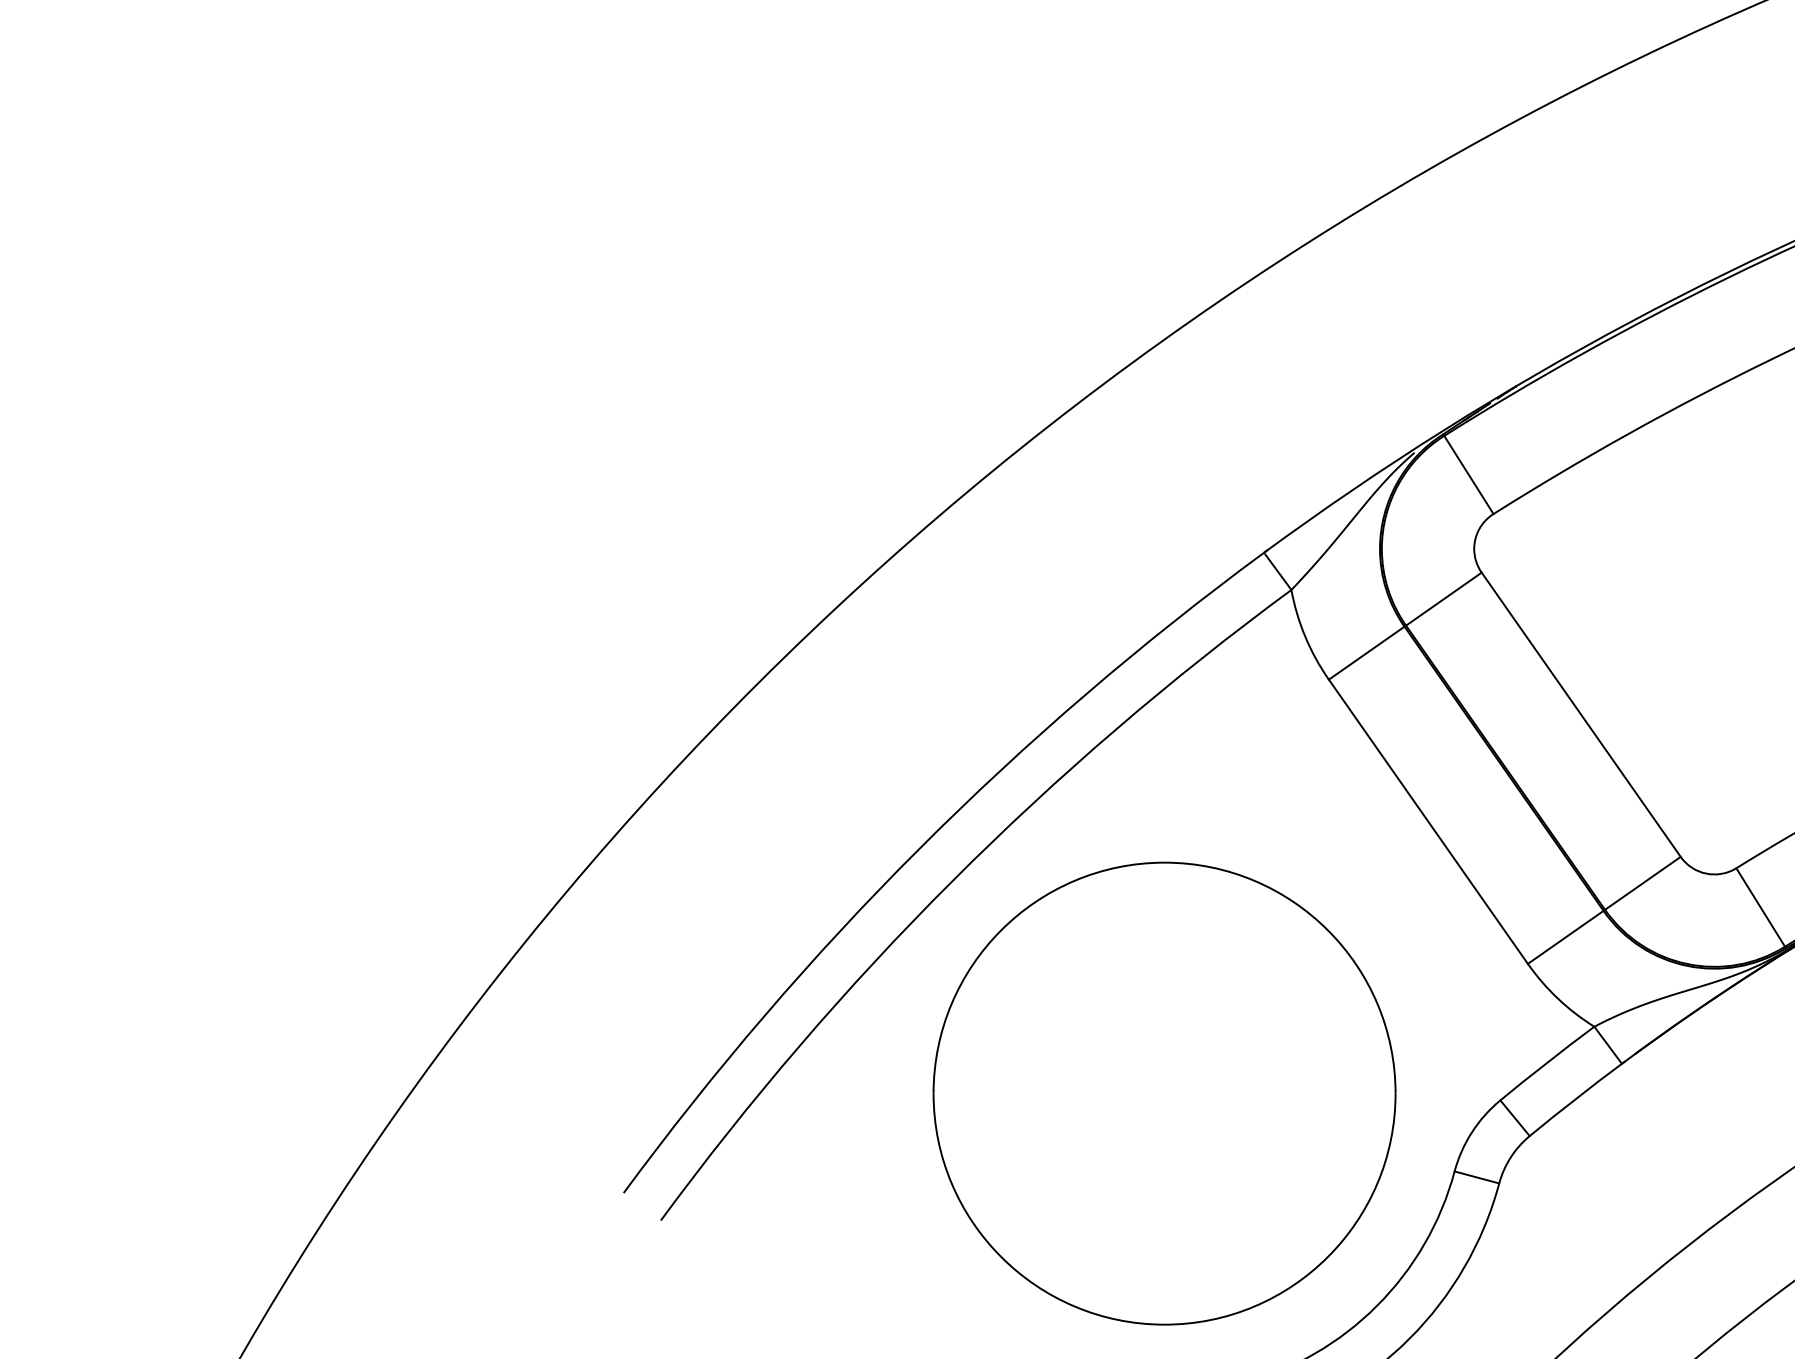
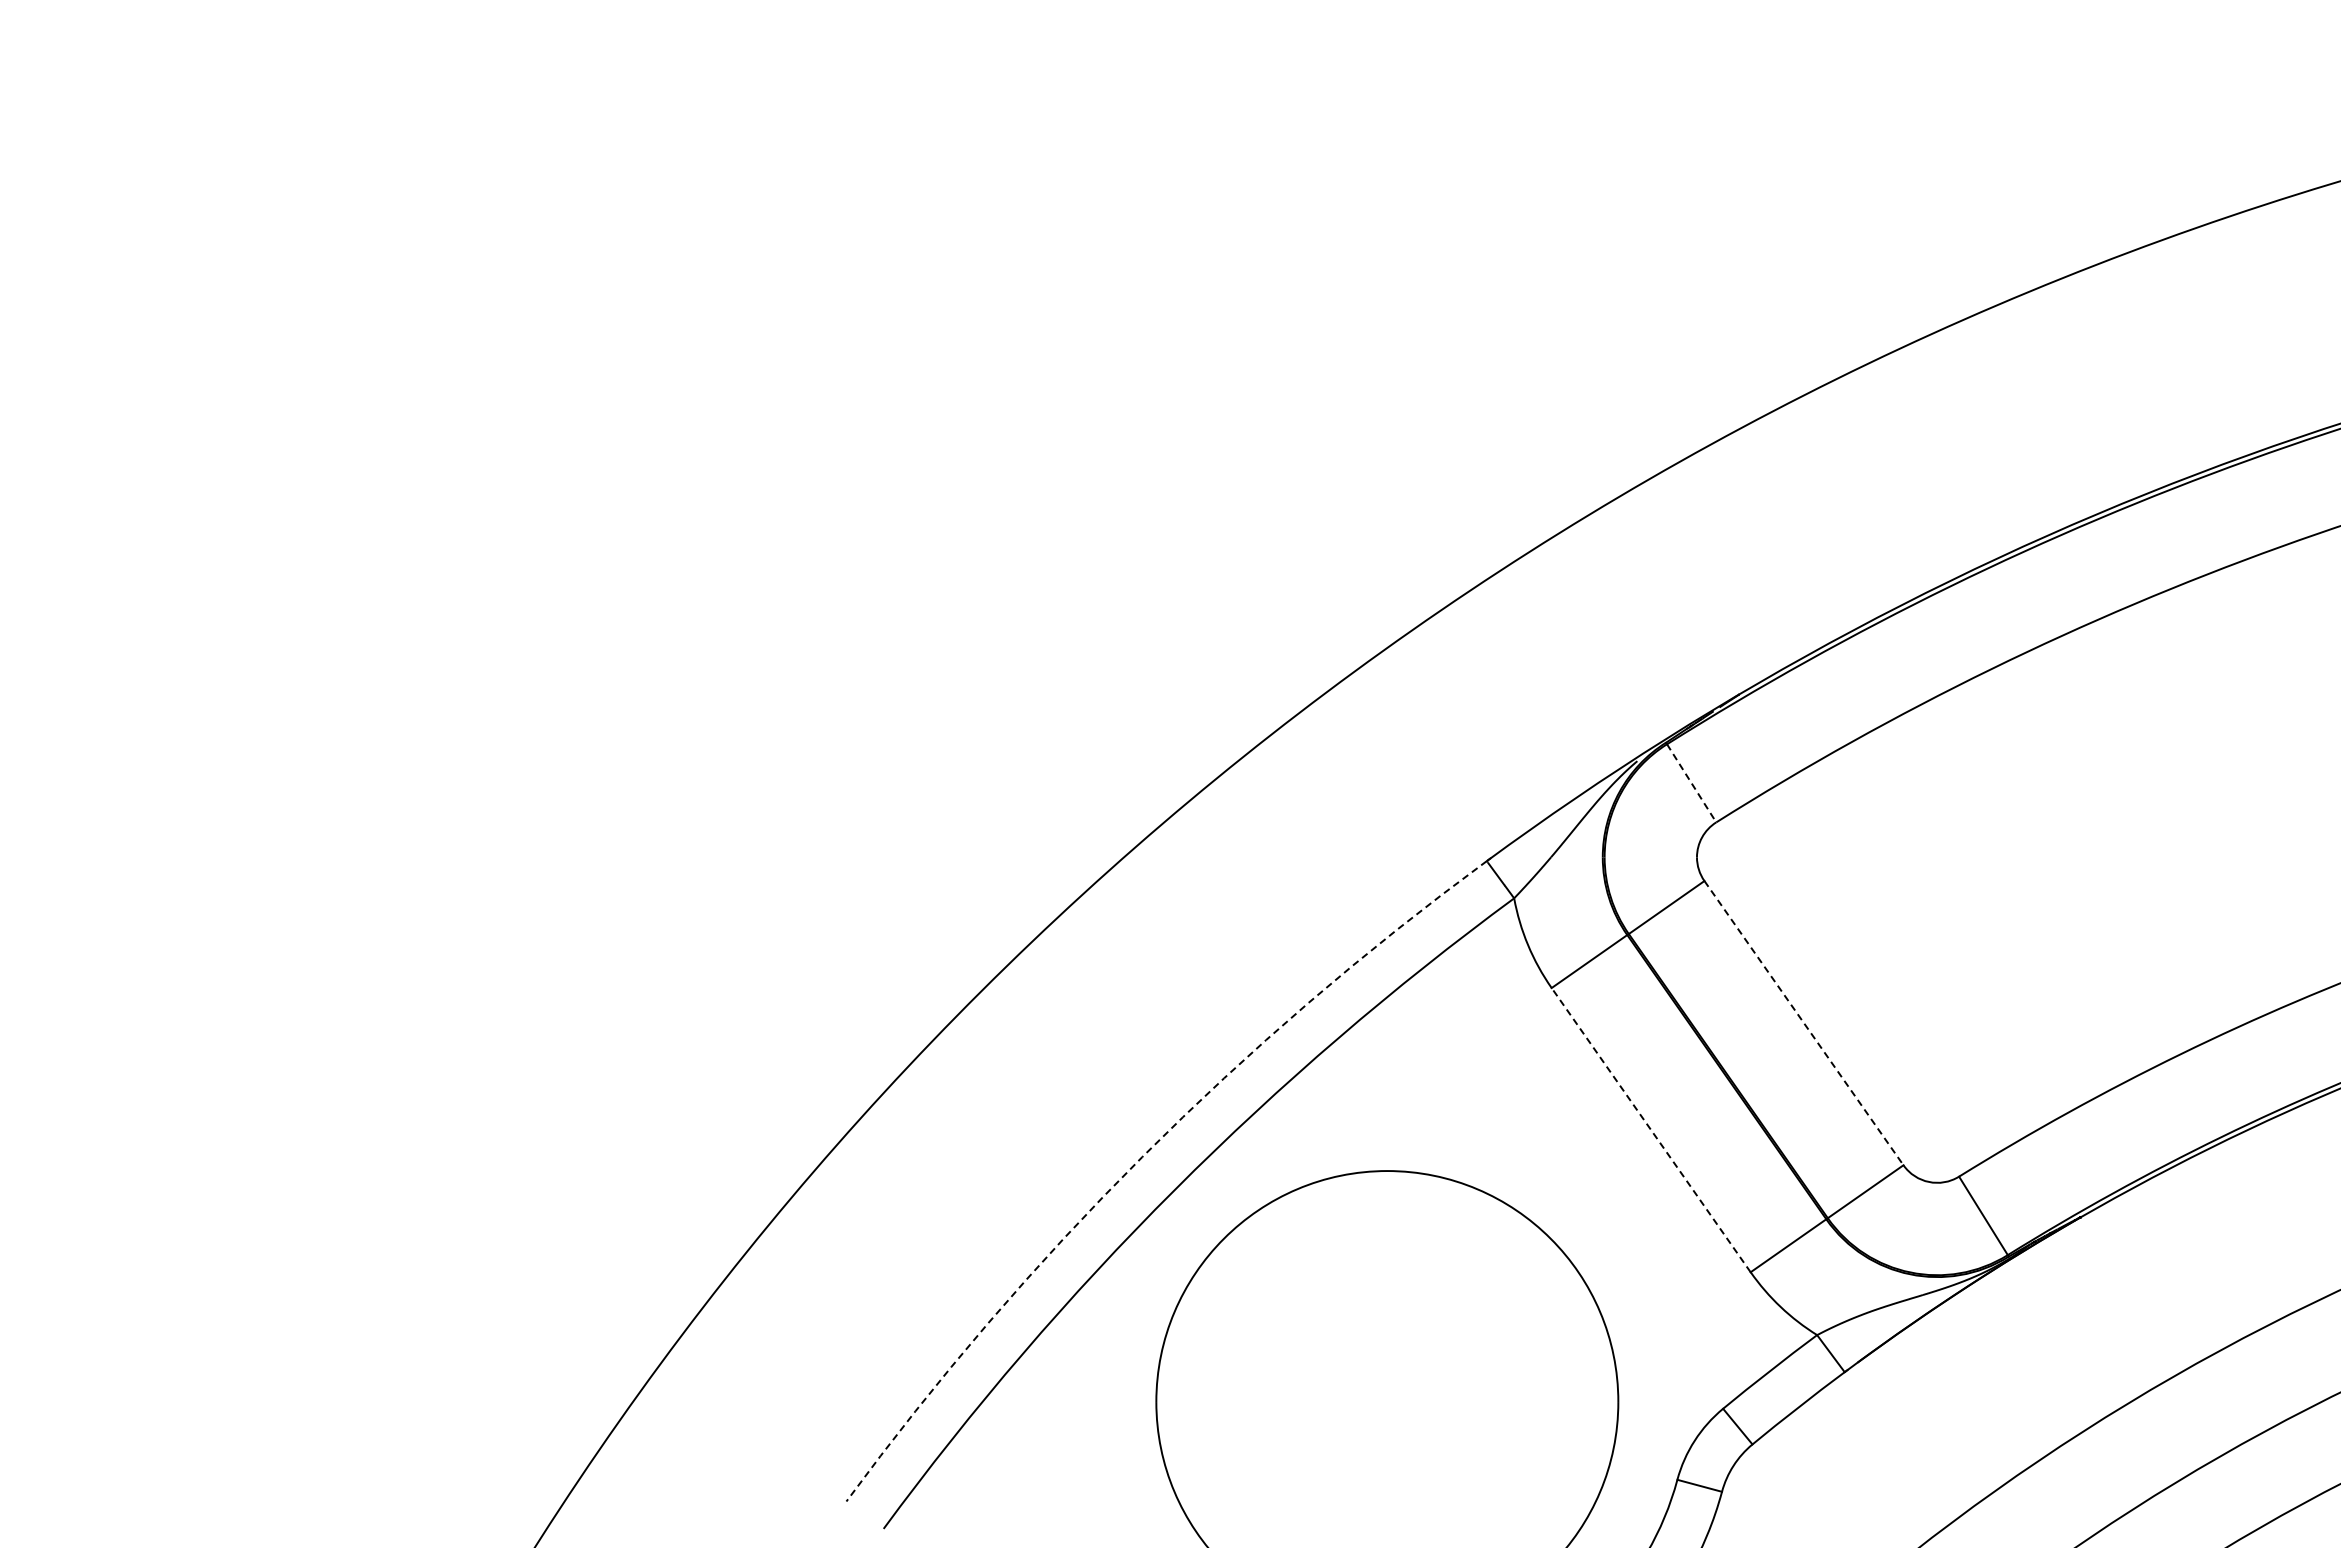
line: (1468, 475) -> (1691, 783), solid -> dashed
line: (1581, 715) -> (1804, 1023), solid -> dashed
line: (1427, 821) -> (1650, 1129), solid -> dashed
arc: (919, 849) -> (1142, 1157), solid -> dashed

